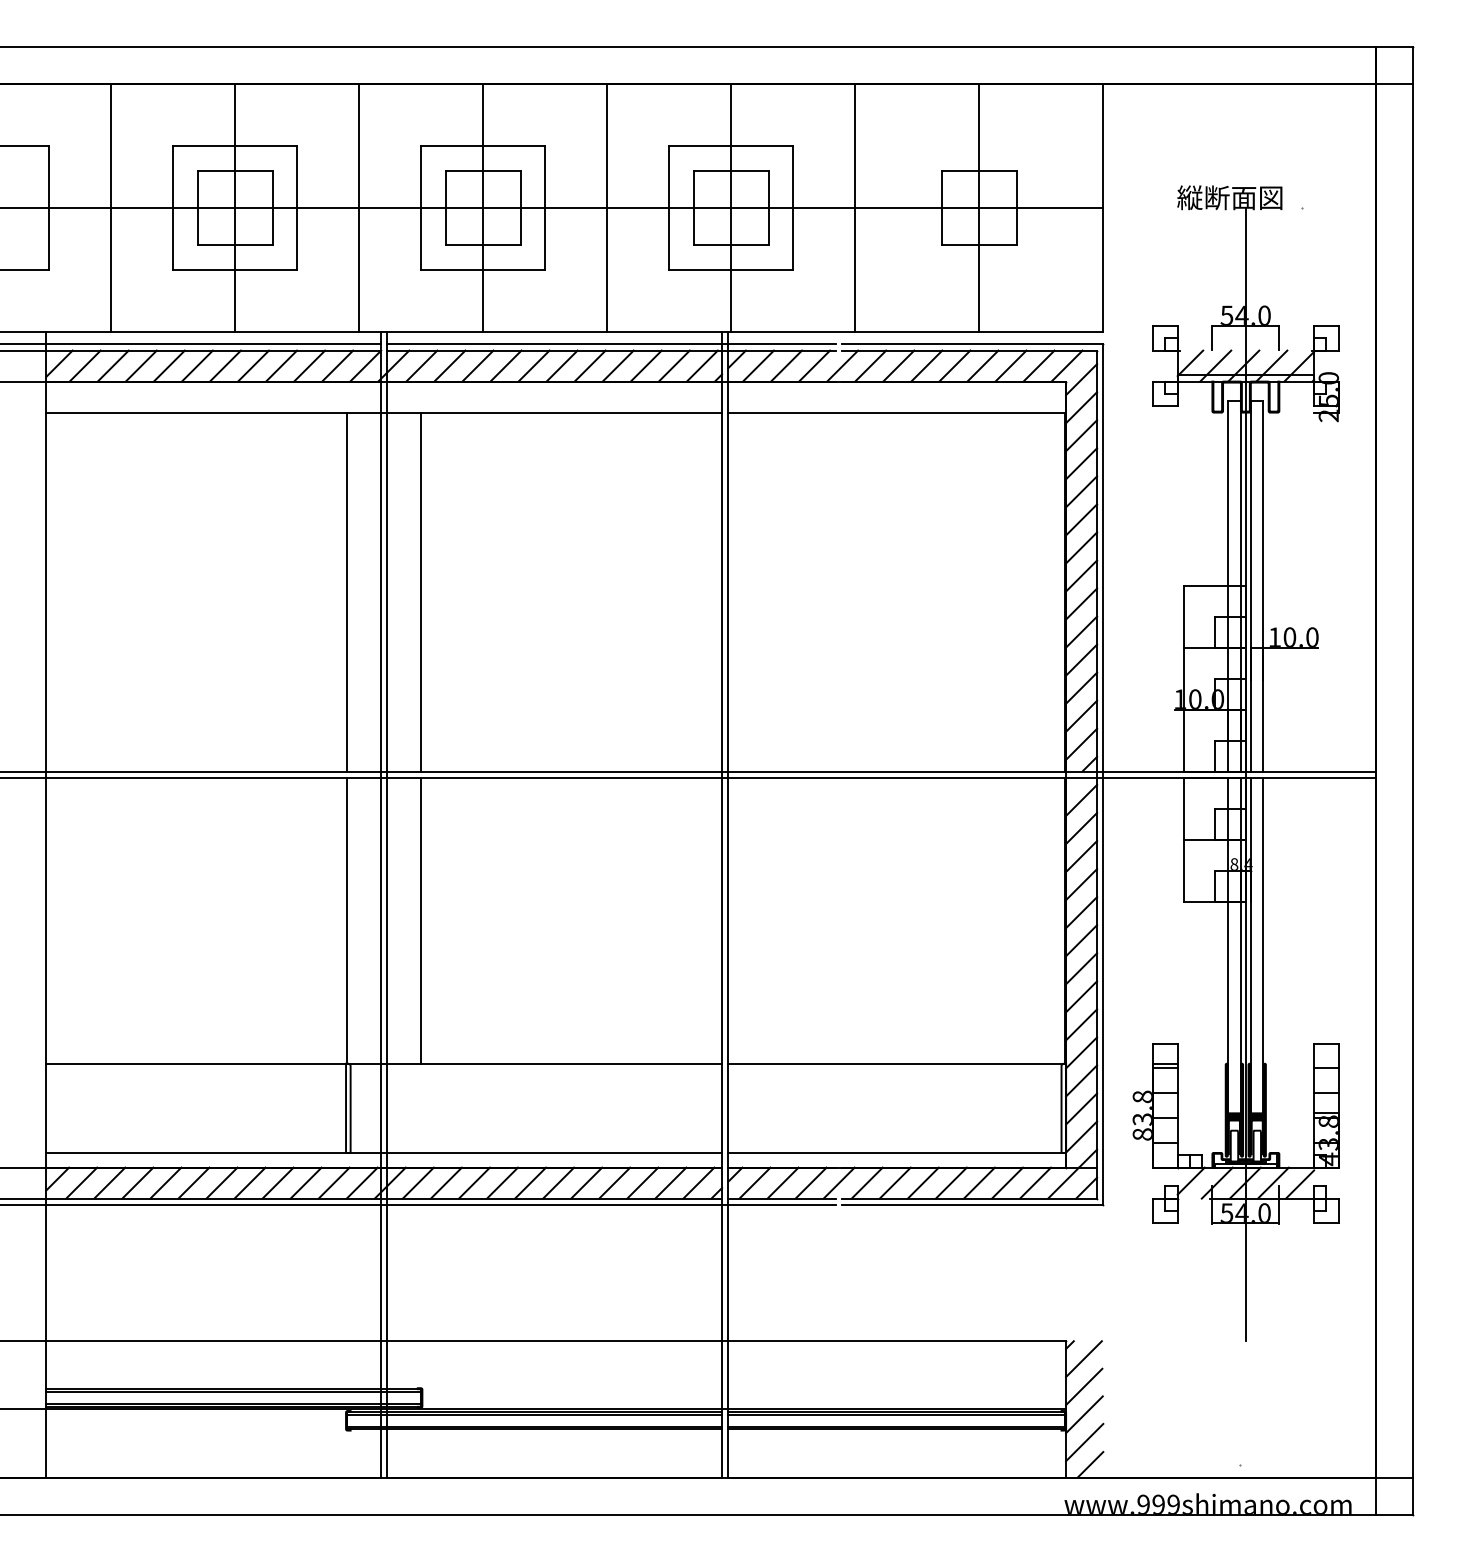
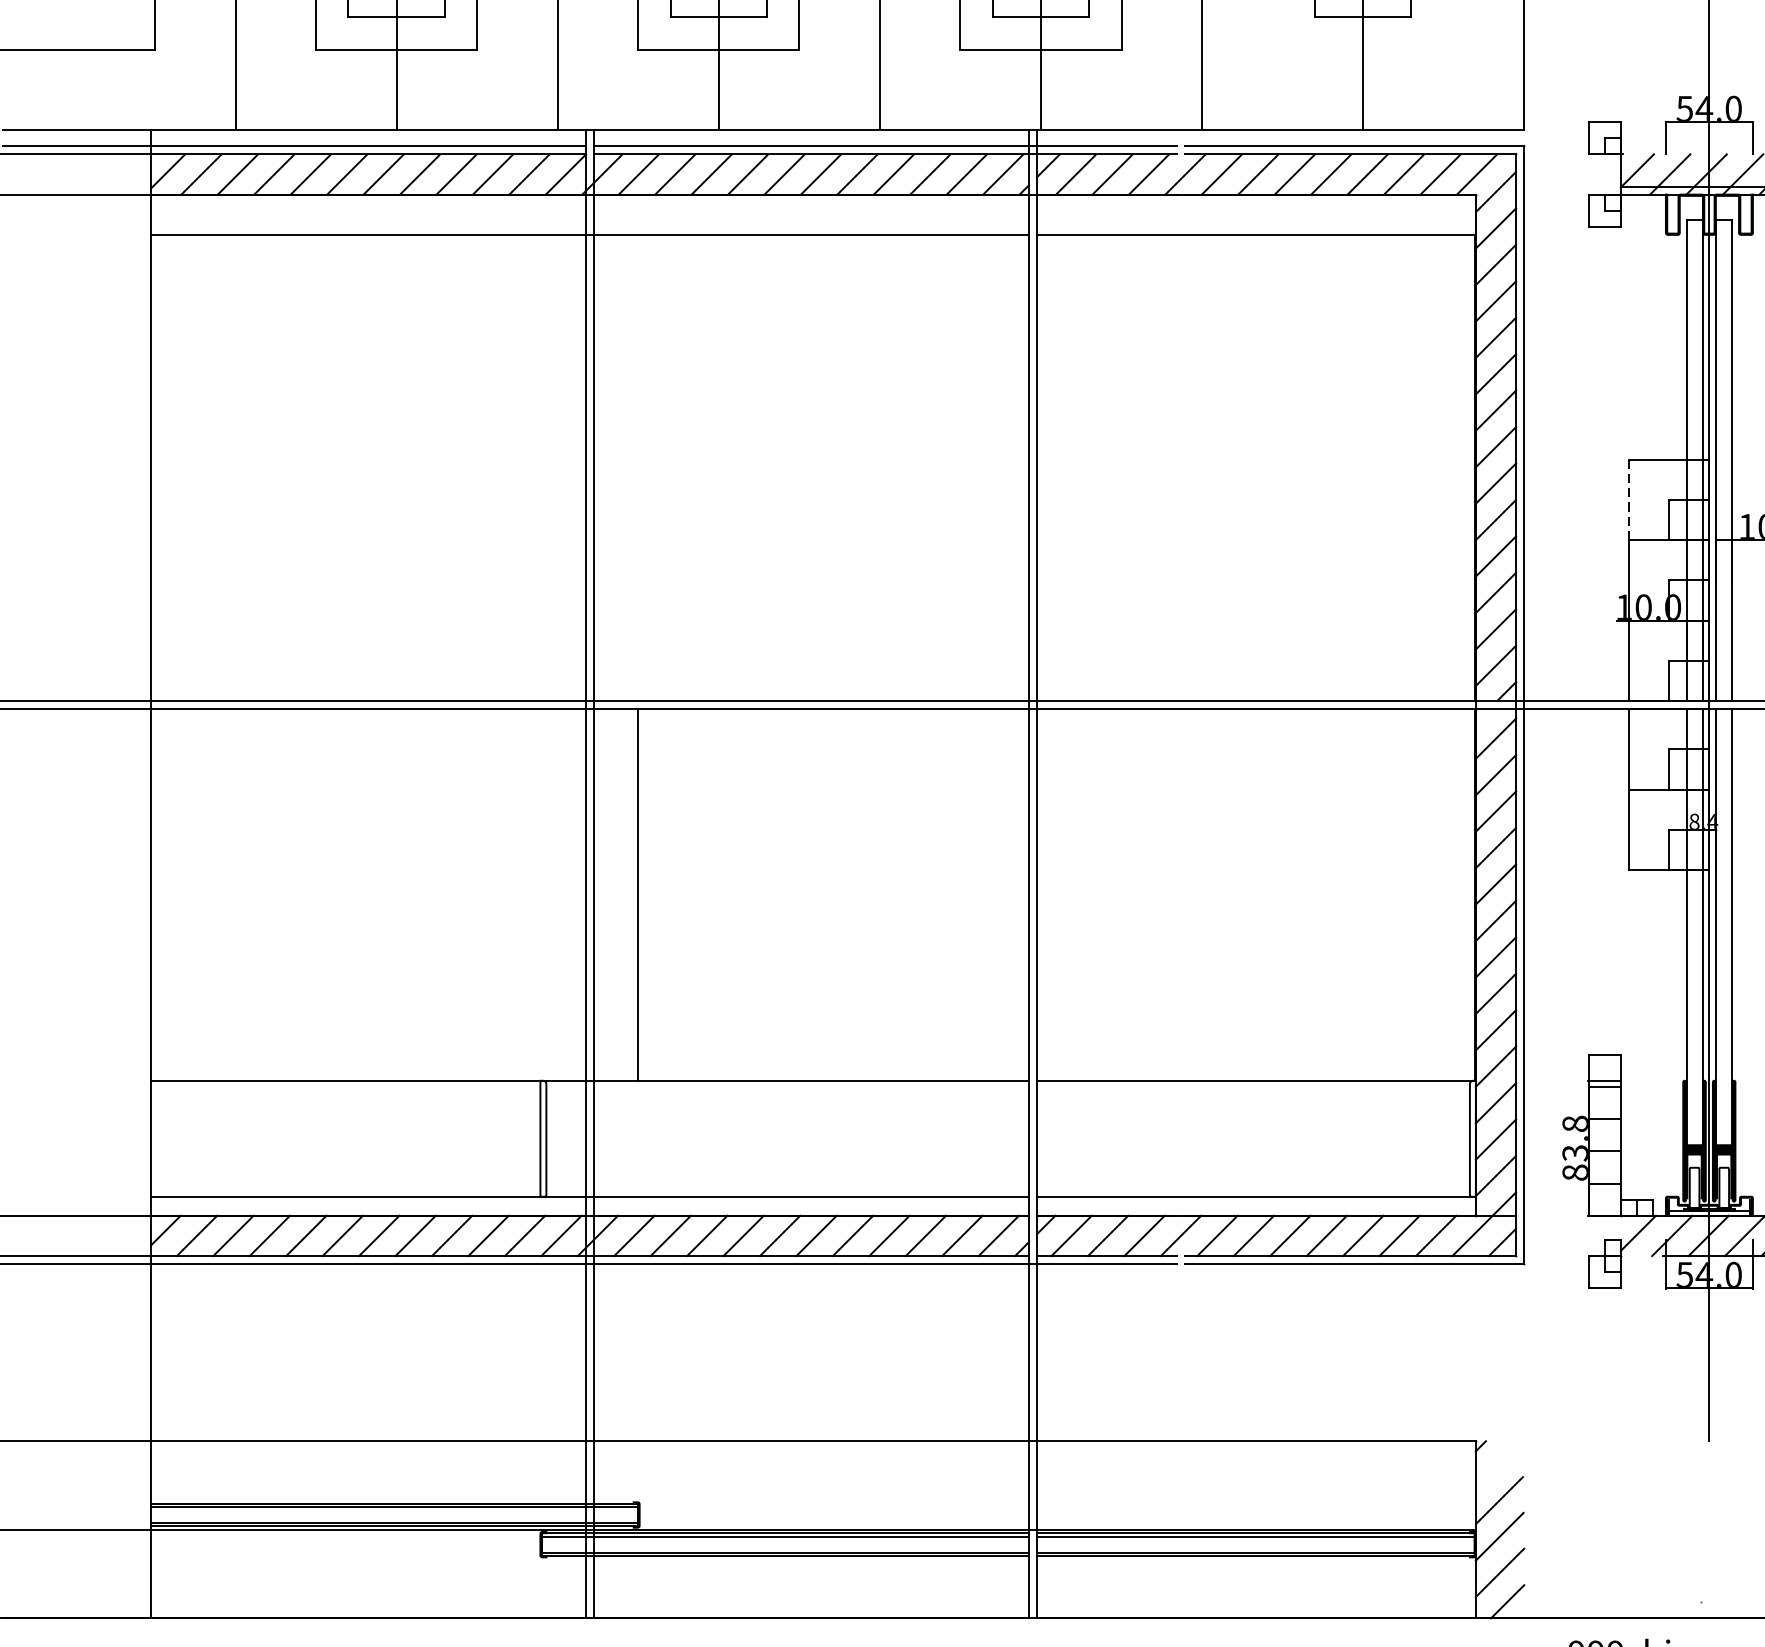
line: (347, 591) -> (542, 467), removed
line: (421, 591) -> (638, 467), removed
line: (1183, 616) -> (1628, 499), solid -> dashed
line: (347, 920) -> (542, 894), removed
line: (1083, 1358) -> (1498, 1463), removed

